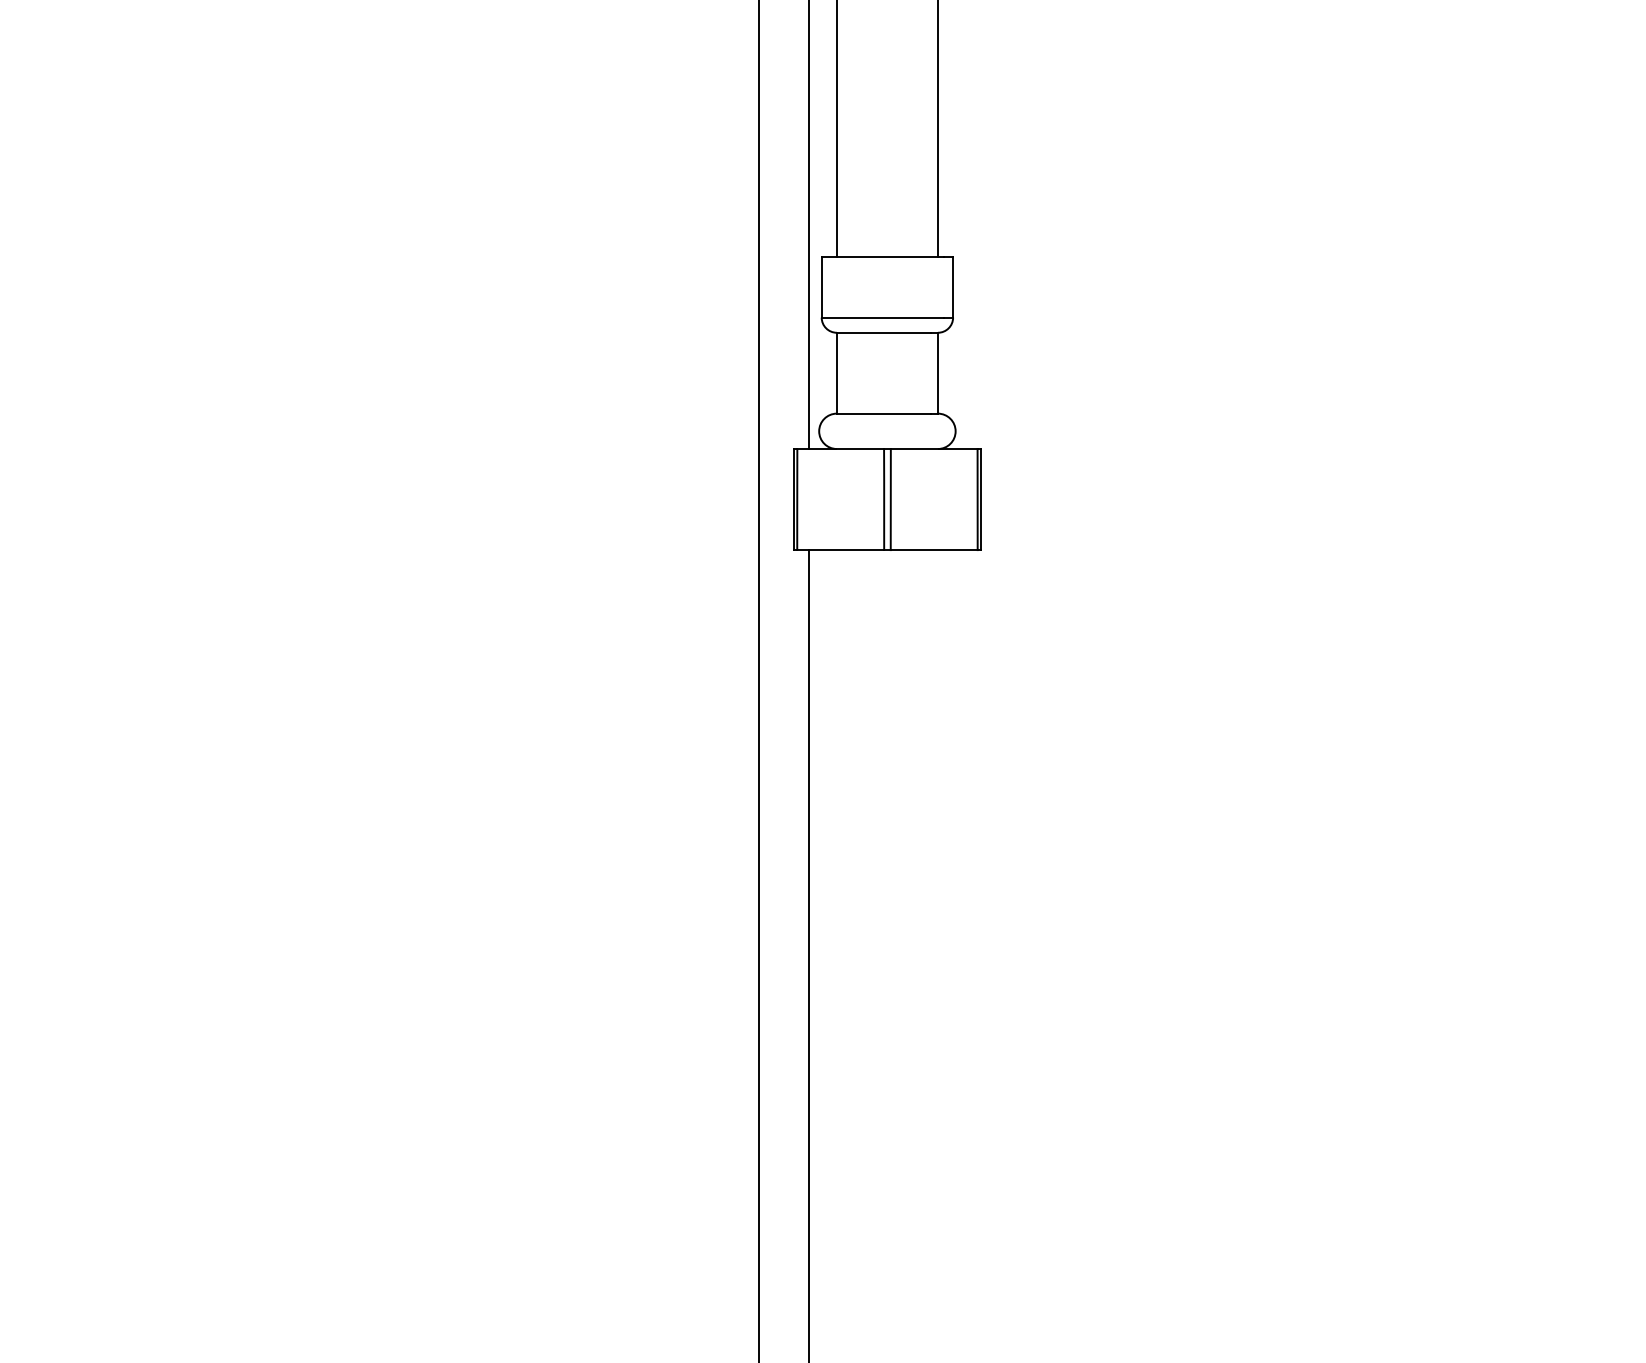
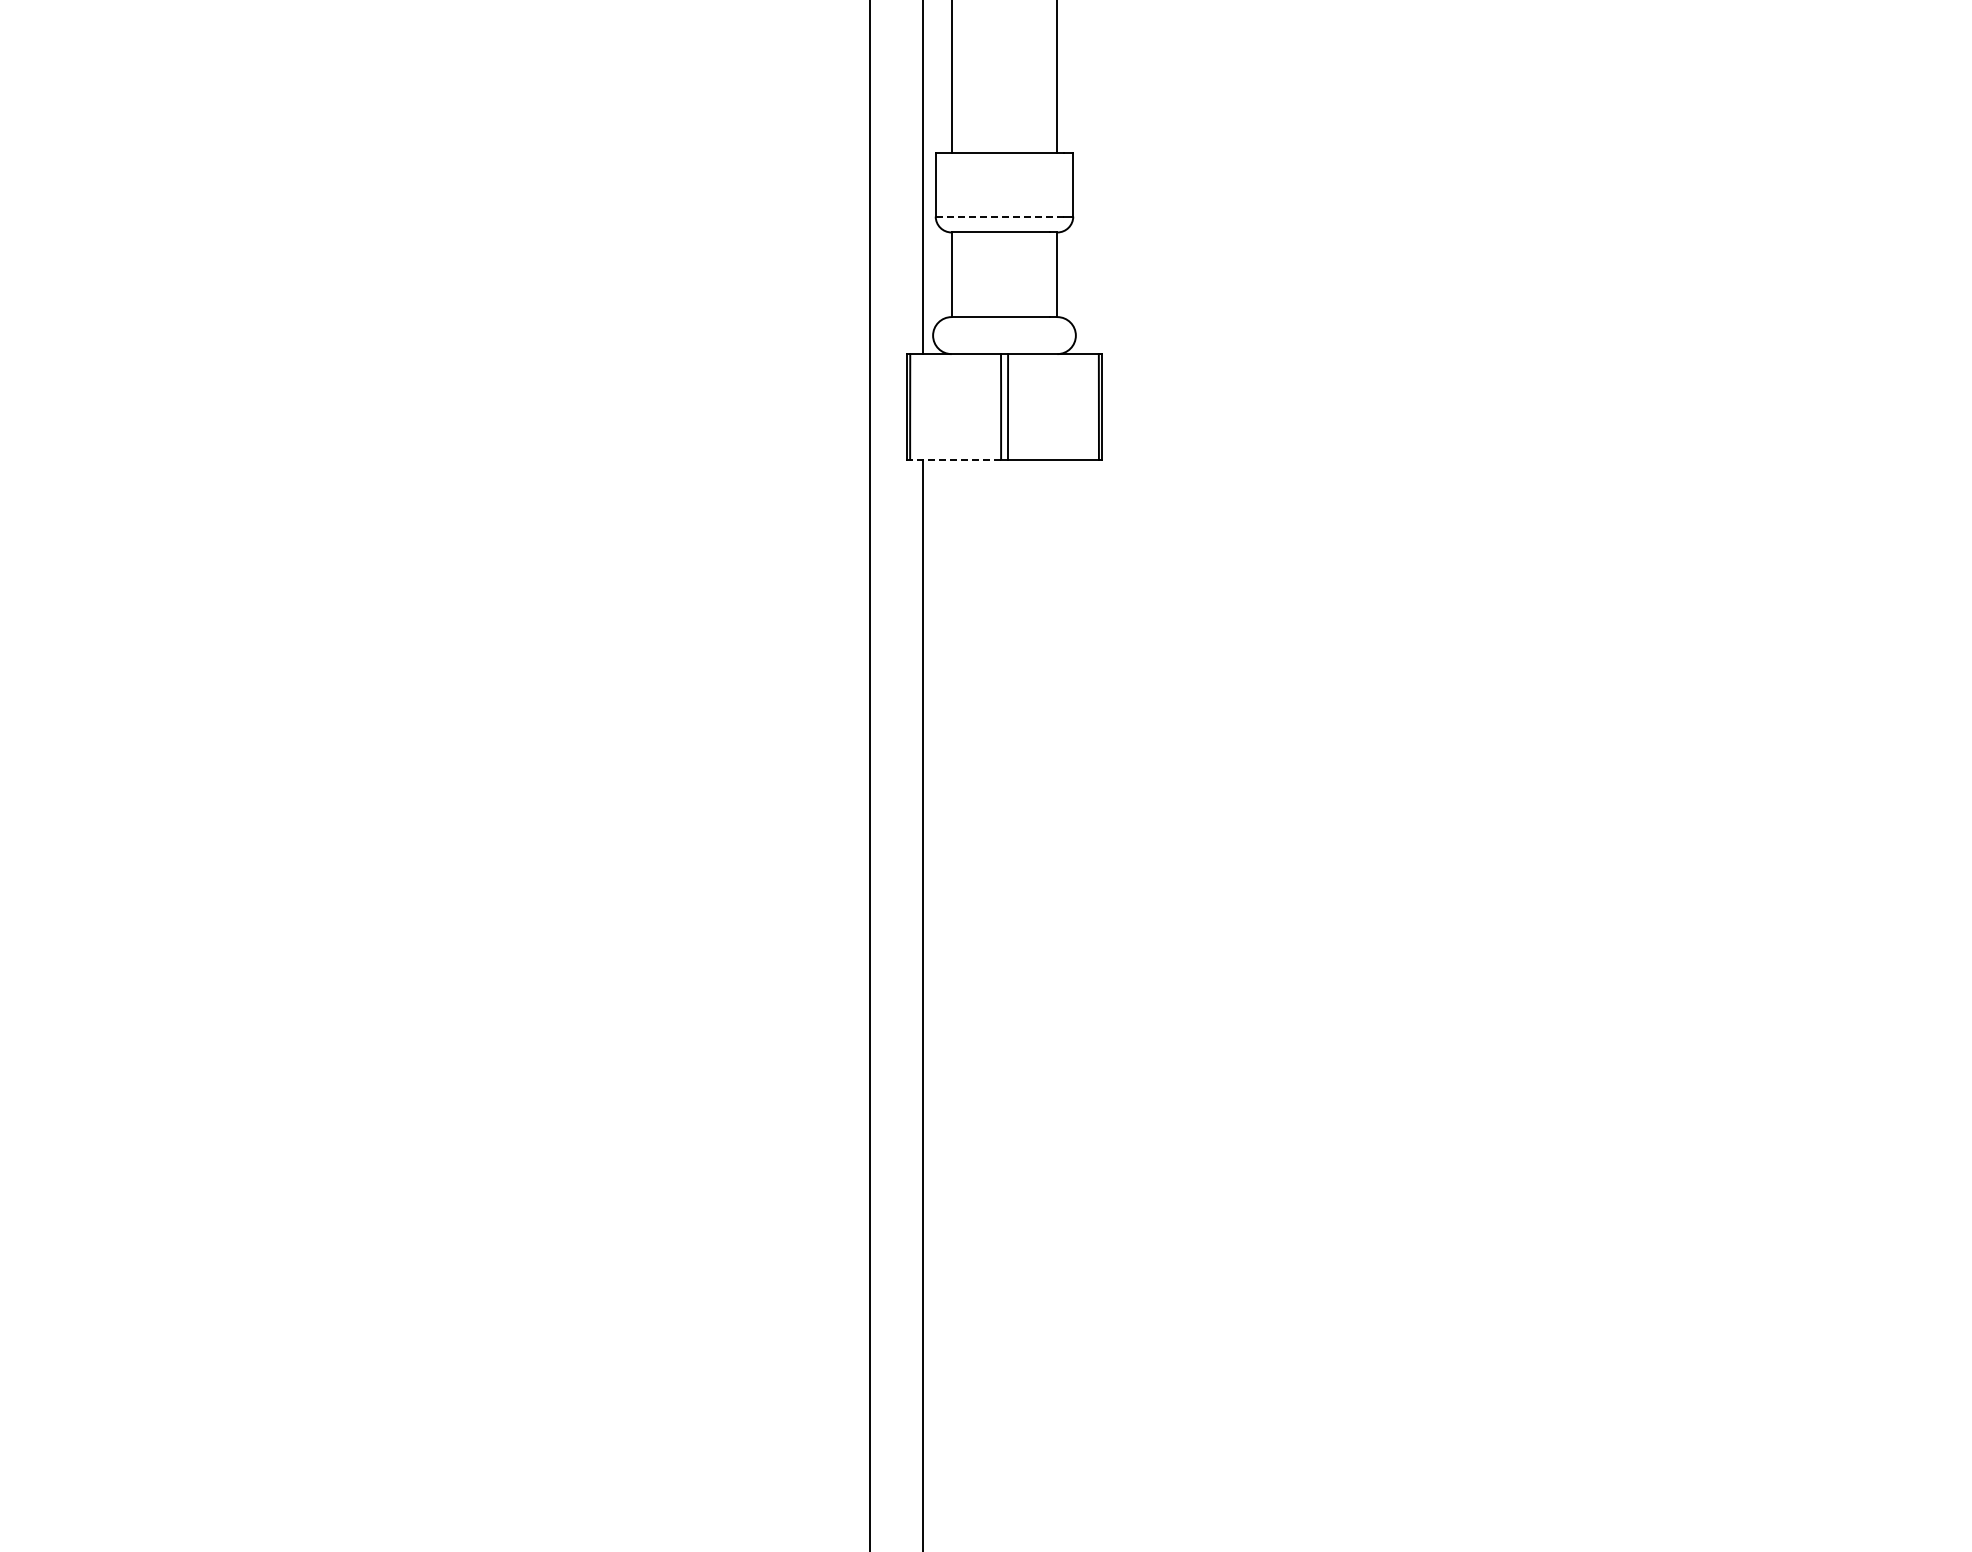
line: (882, 317) -> (999, 216), solid -> dashed
line: (840, 549) -> (955, 459), solid -> dashed

